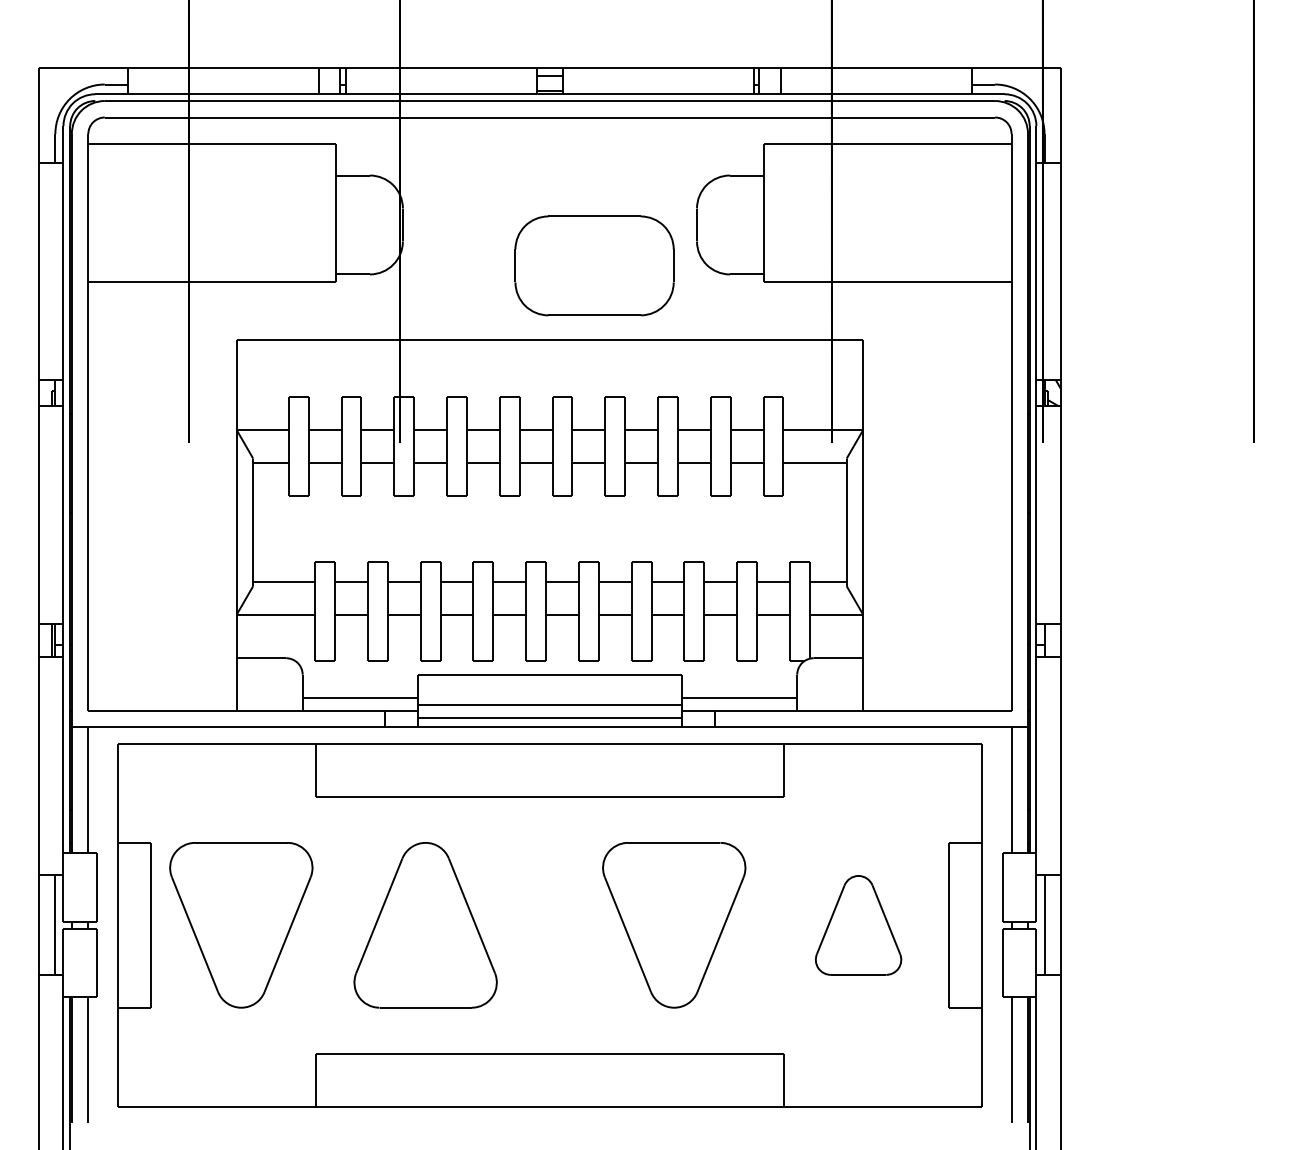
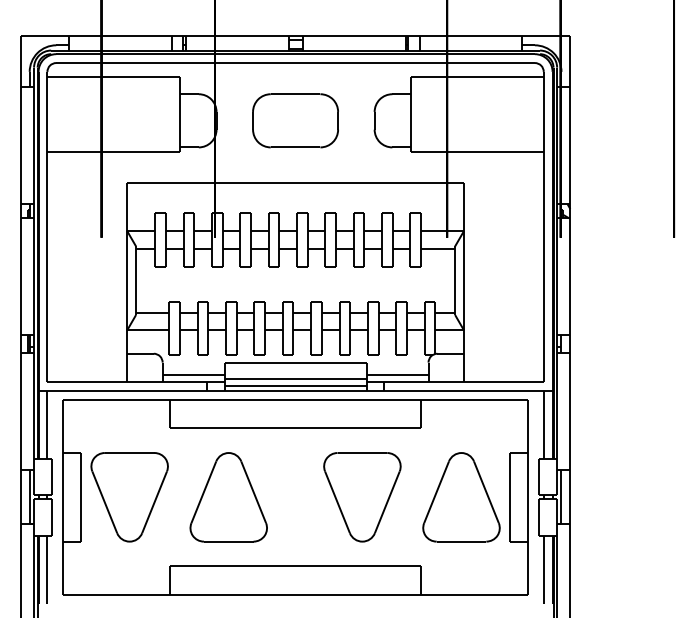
part: (594, 265) -> (295, 120), moved
part: (858, 925) -> (461, 497), size x1.67

